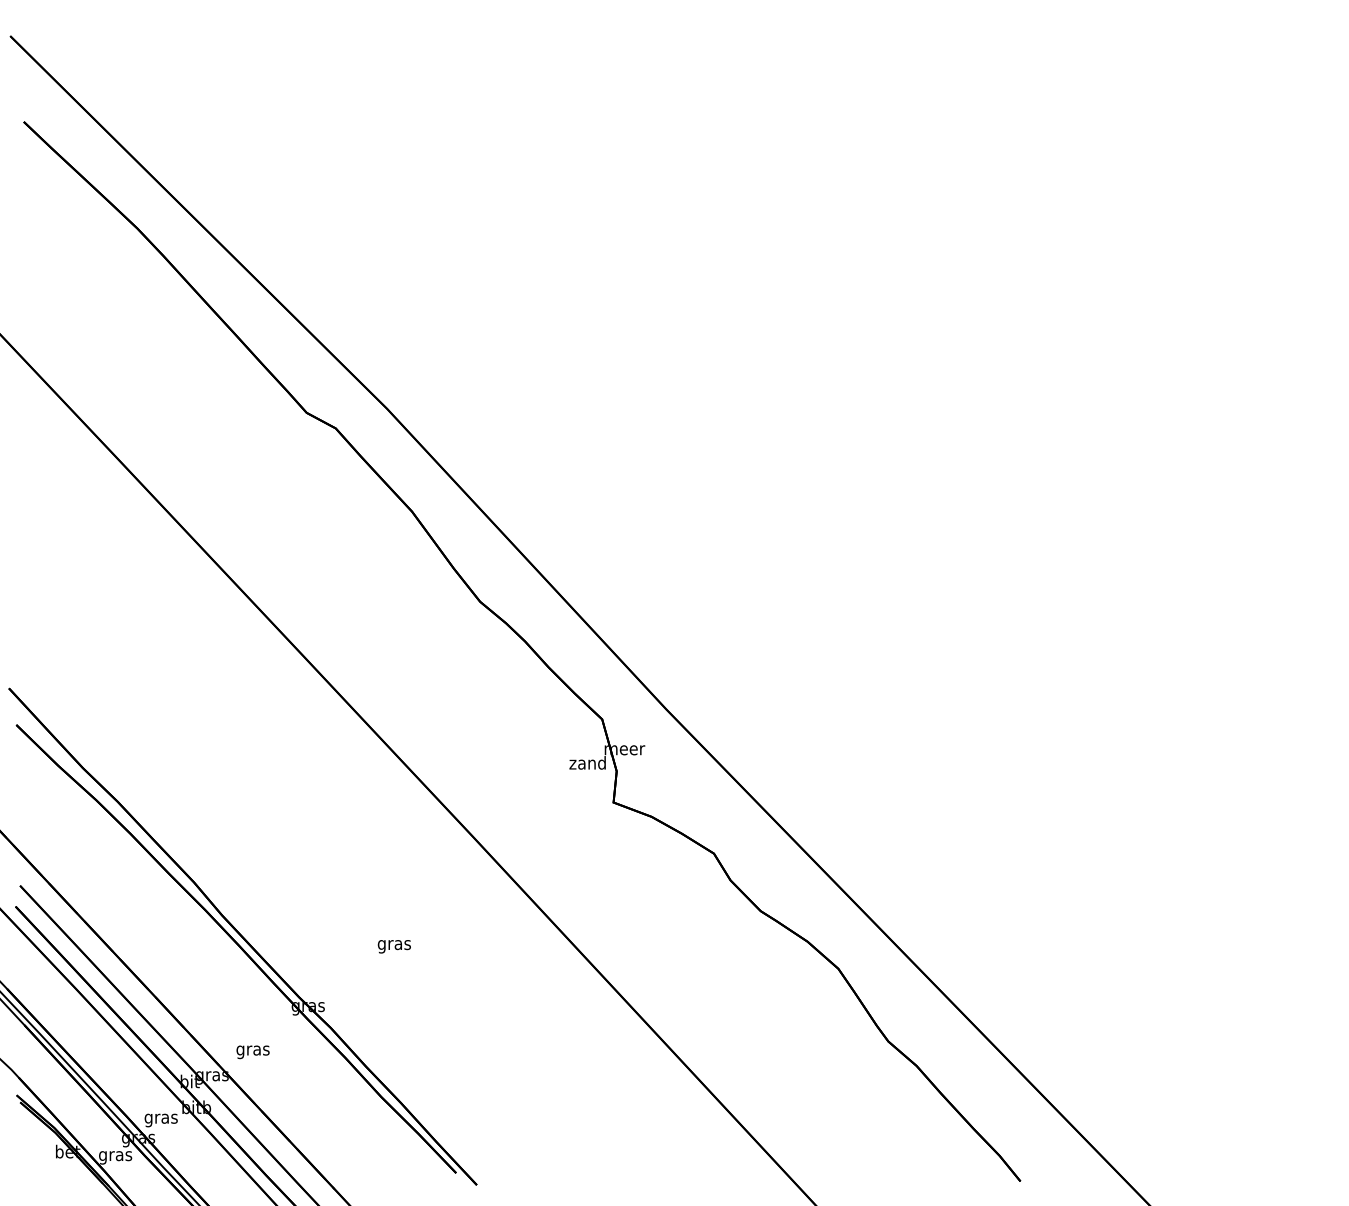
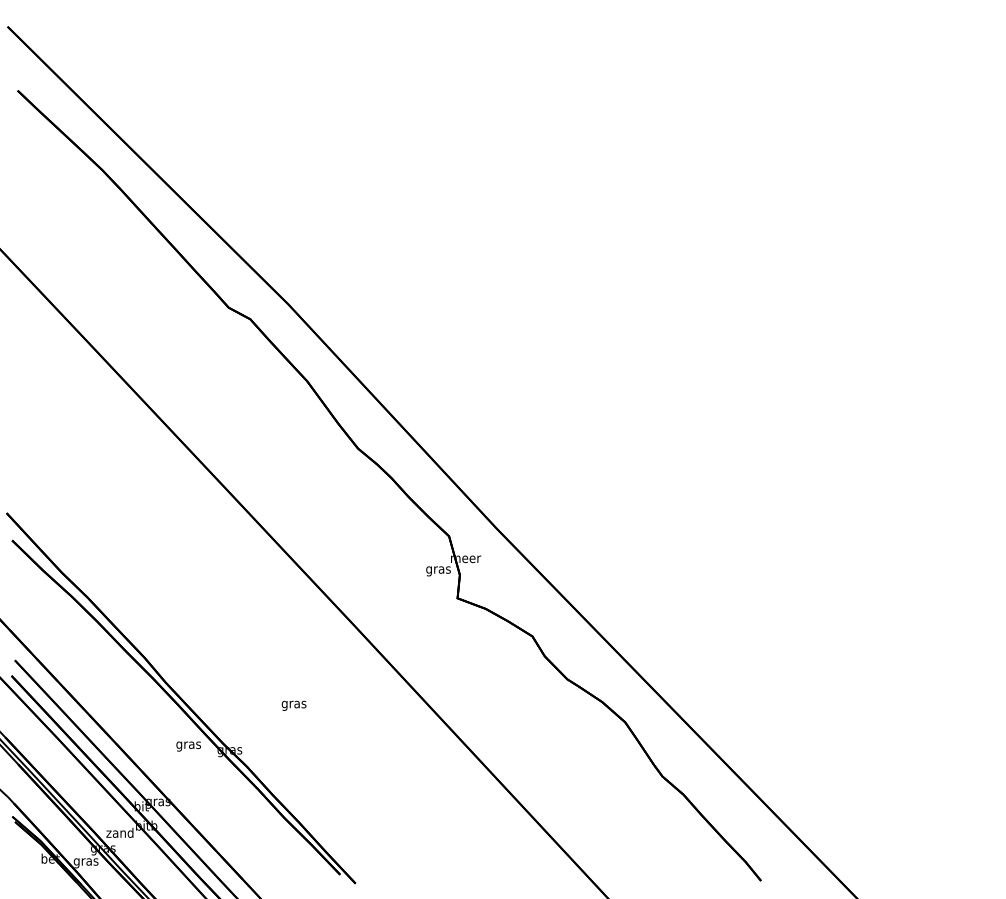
text: (587, 764) -> (438, 569), zand -> gras
text: (252, 1052) -> (188, 746), moved
text: (160, 1118) -> (119, 833), gras -> zand

